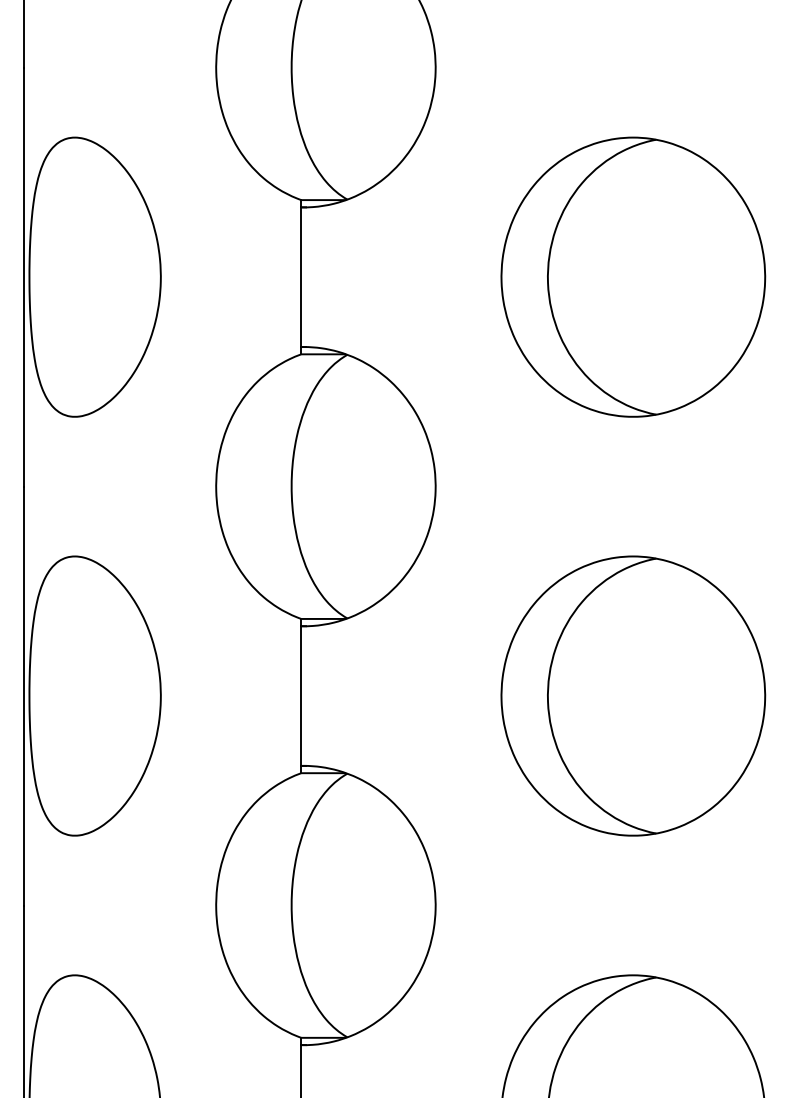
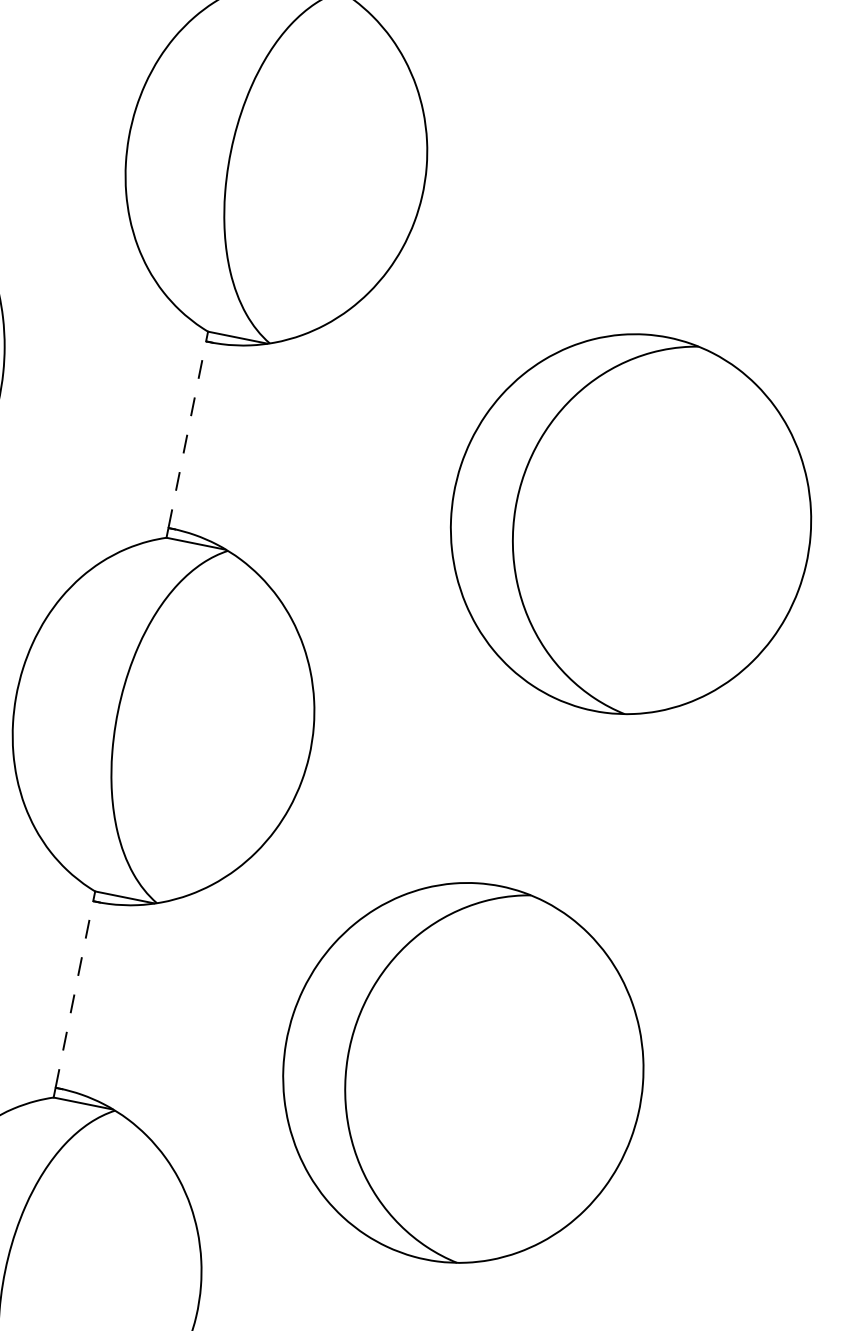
line: (301, 277) -> (187, 435), solid -> dashed
part: (633, 695) -> (463, 1072), moved
line: (301, 696) -> (74, 995), solid -> dashed

